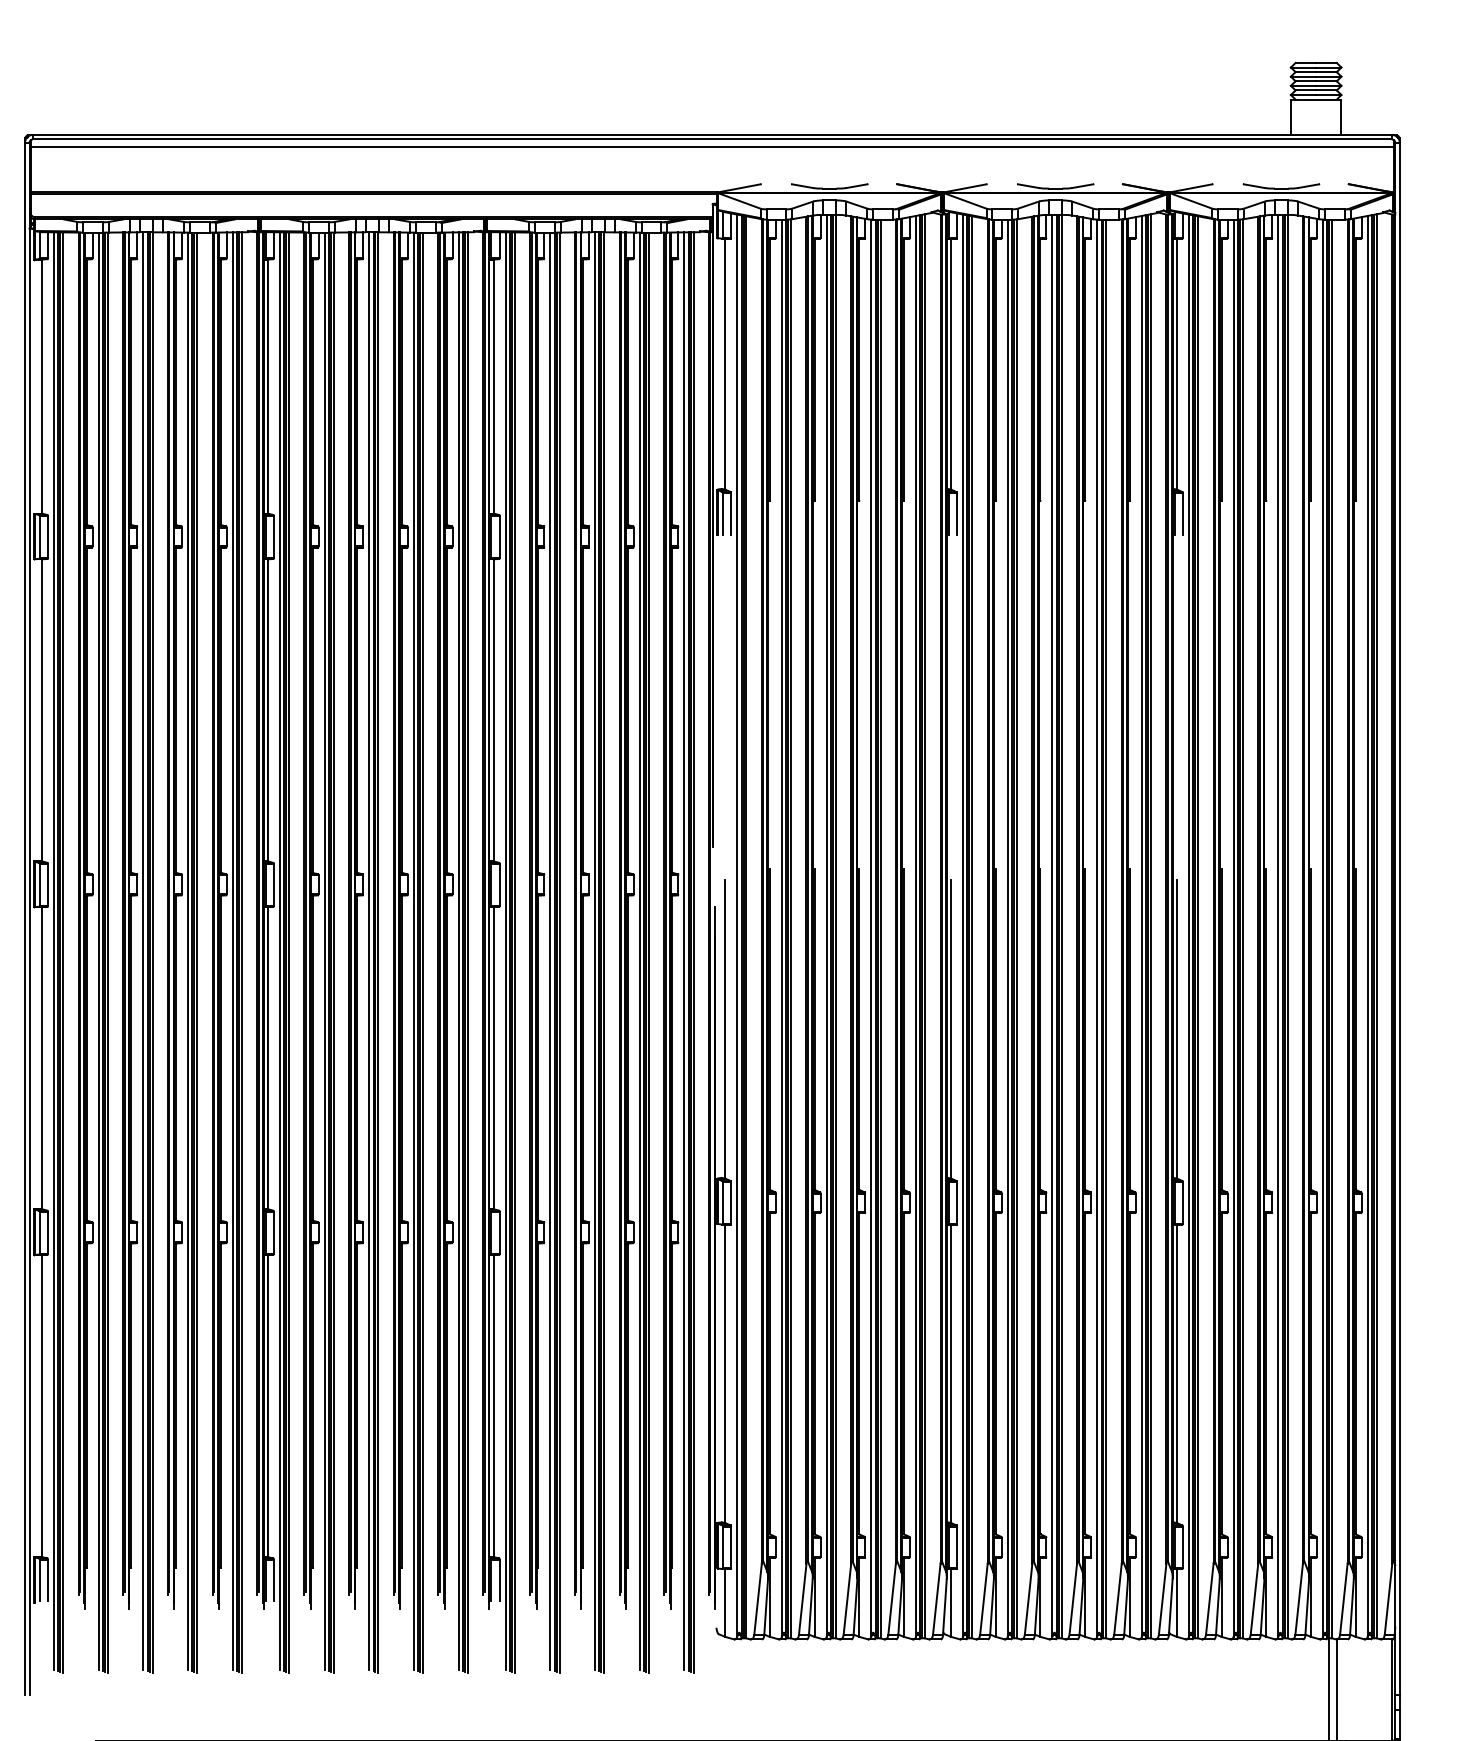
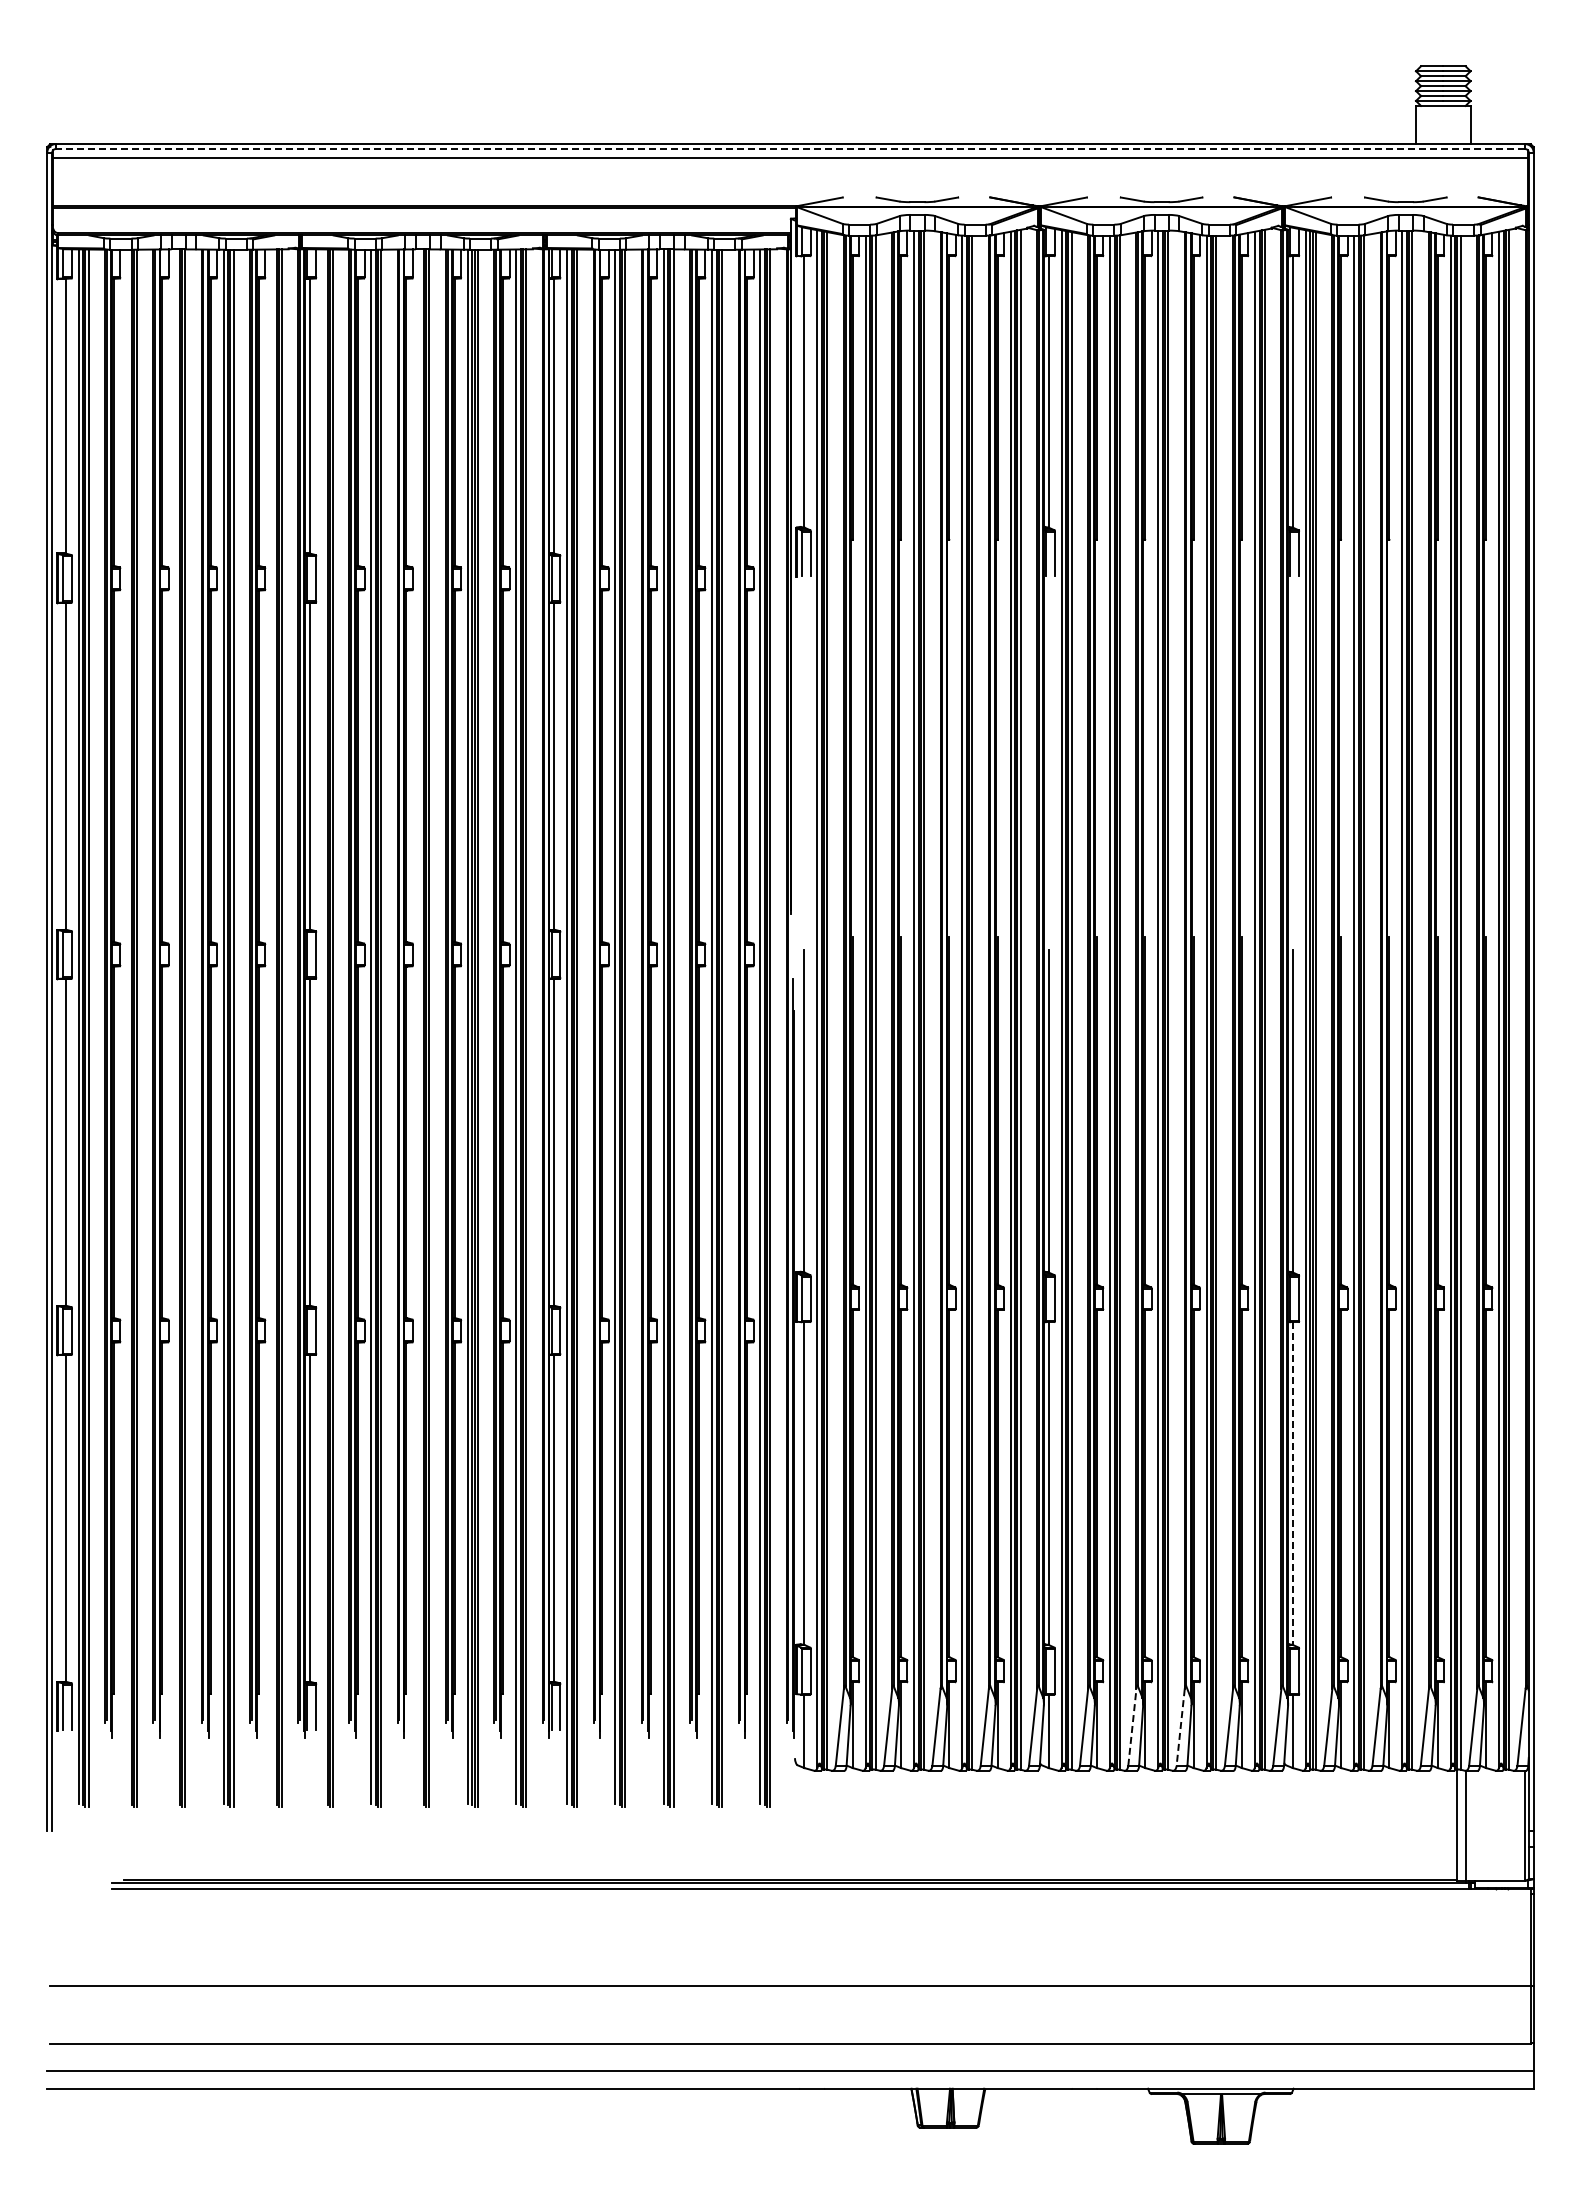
line: (712, 139) -> (790, 149), solid -> dashed
line: (98, 951) -> (126, 1026), removed
line: (143, 951) -> (175, 1026), removed
line: (232, 951) -> (271, 1026), removed
line: (279, 951) -> (322, 1026), removed
line: (369, 951) -> (419, 1026), removed
line: (1176, 1374) -> (1292, 1484), solid -> dashed
line: (1028, 1599) -> (1132, 1727), solid -> dashed
line: (1073, 1599) -> (1180, 1727), solid -> dashed

